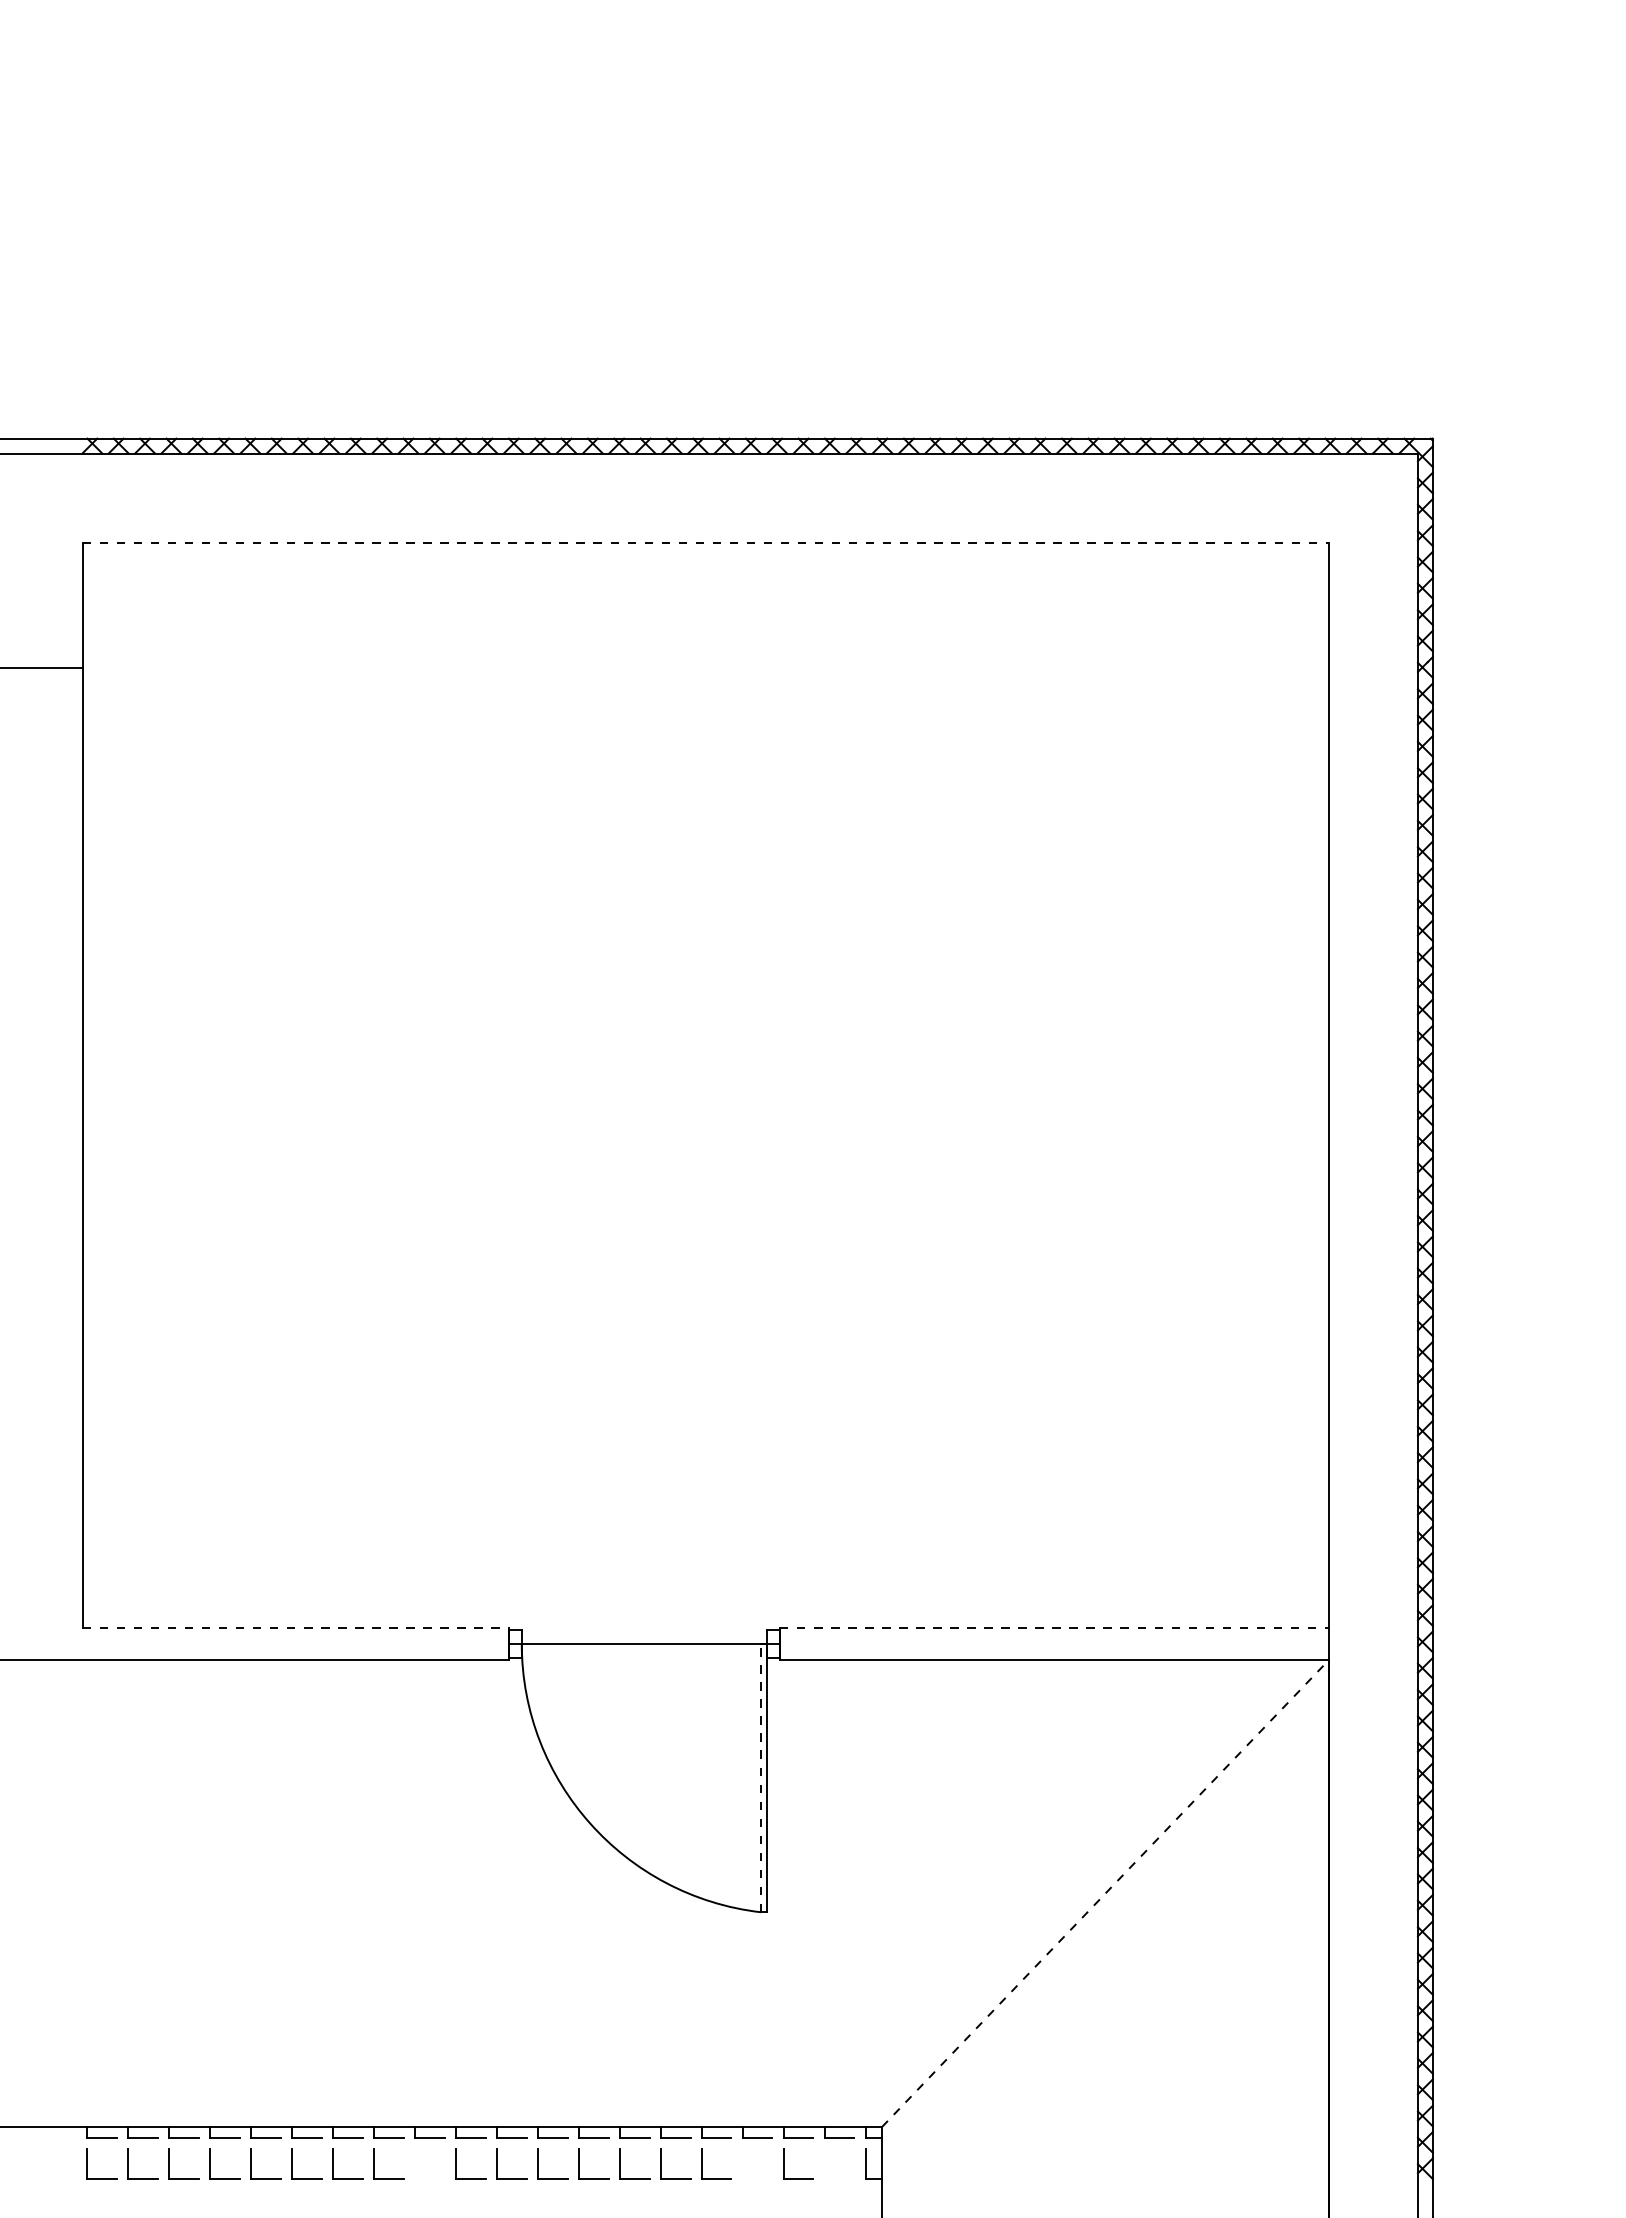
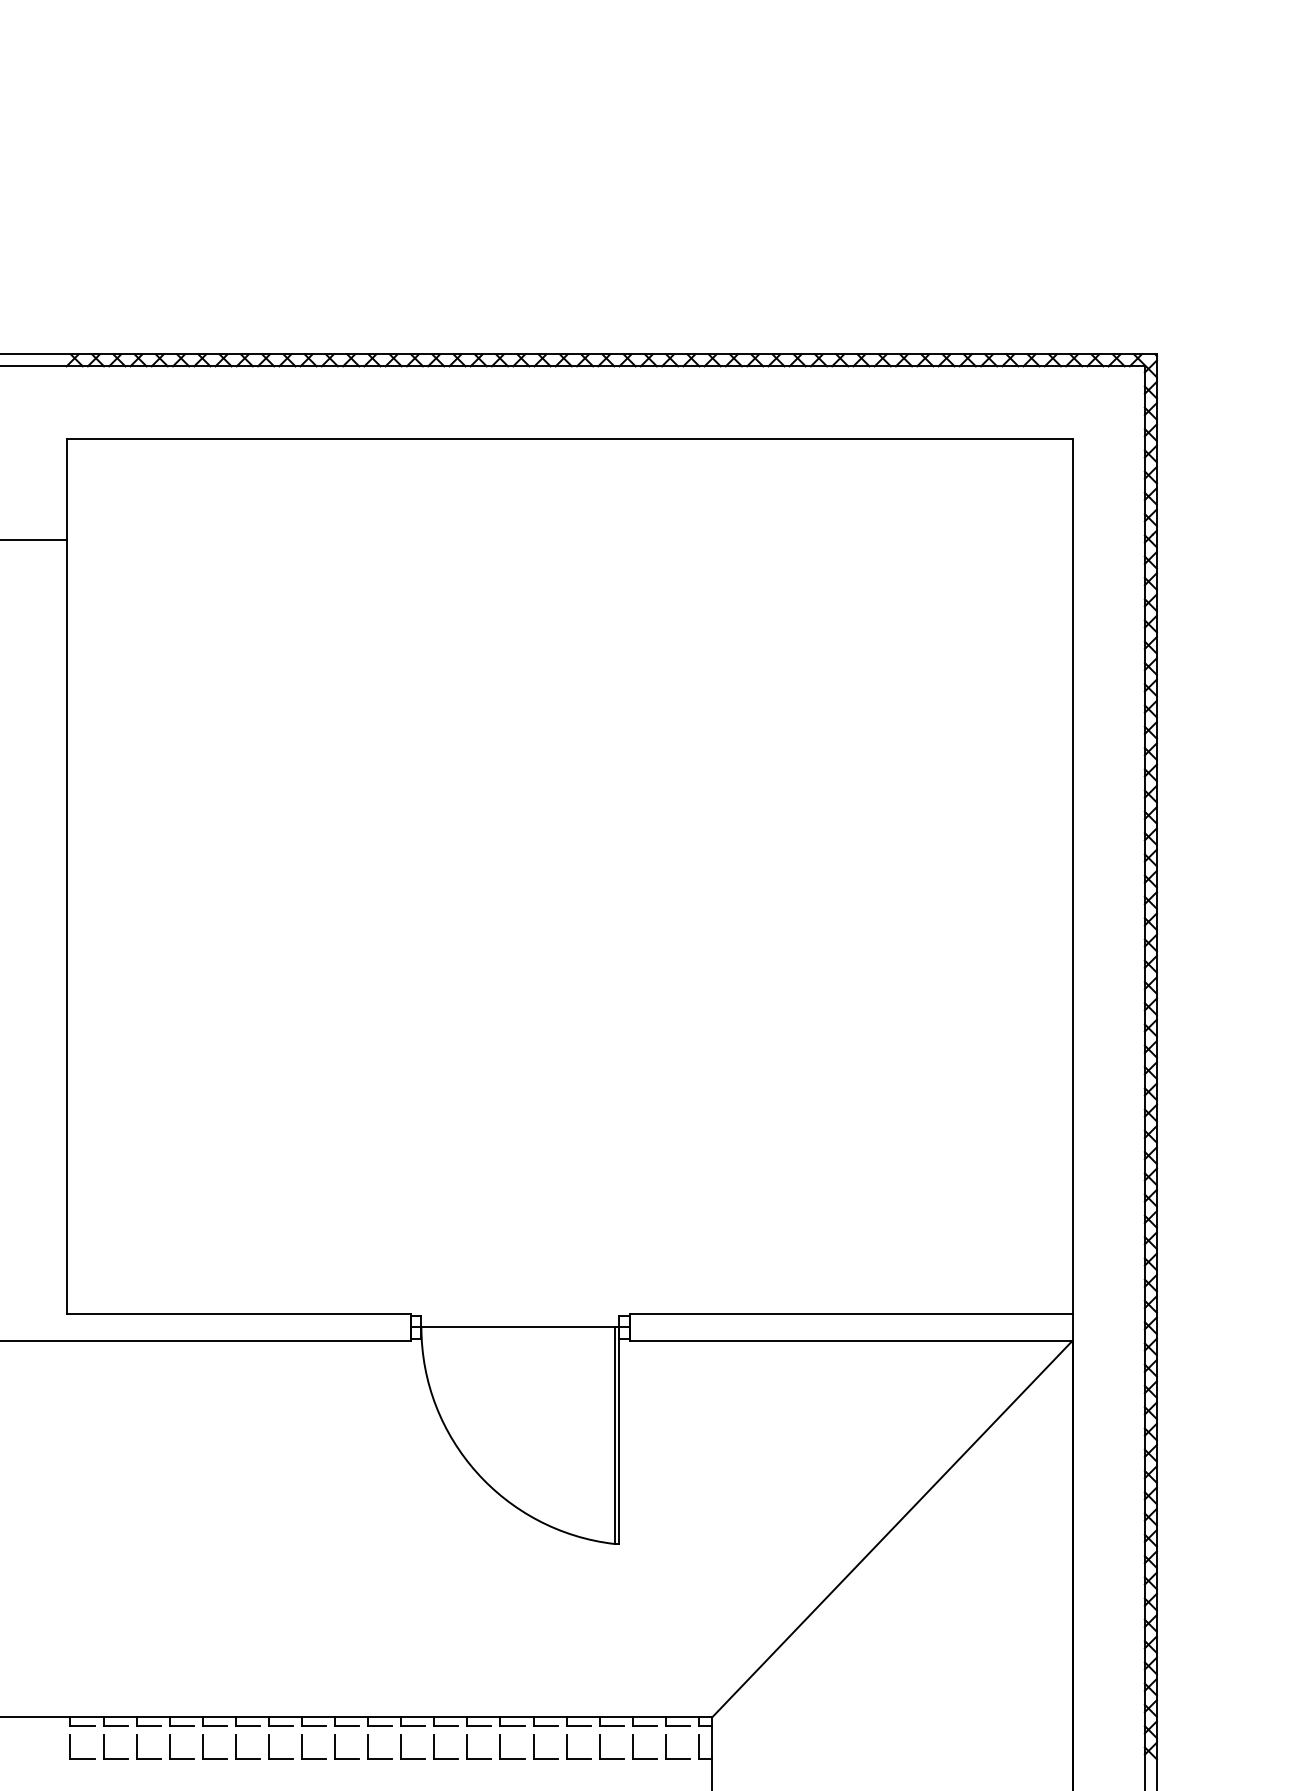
line: (705, 542) -> (569, 438), dashed -> solid
line: (296, 1627) -> (239, 1314), dashed -> solid
line: (1054, 1627) -> (851, 1314), dashed -> solid
line: (761, 1777) -> (614, 1435), dashed -> solid
line: (1105, 1893) -> (892, 1528), dashed -> solid
part: (415, 2163) -> (335, 1746), added
part: (743, 2163) -> (600, 1746), added
part: (825, 2163) -> (666, 1746), added

